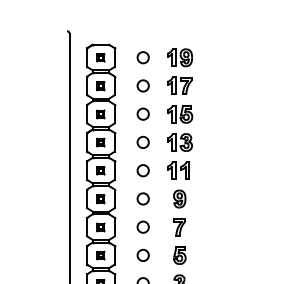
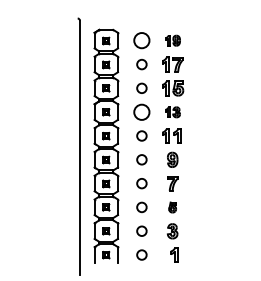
circle: (142, 57) -> (141, 40), size x1.6
part: (179, 57) -> (172, 40), size x0.7
circle: (142, 141) -> (141, 111), size x1.6
part: (179, 142) -> (172, 112), size x0.7
part: (179, 255) -> (172, 207), size x0.7

